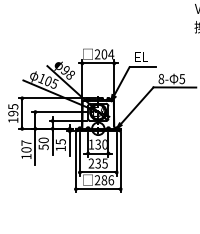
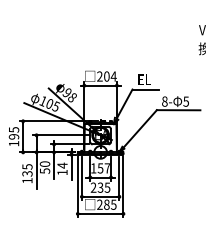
text: (60, 141) -> (62, 165), 15 -> 14
text: (101, 144) -> (103, 168), 130 -> 157
text: (26, 146) -> (27, 170), 107 -> 135
text: (110, 180) -> (113, 204), 286 -> 285

